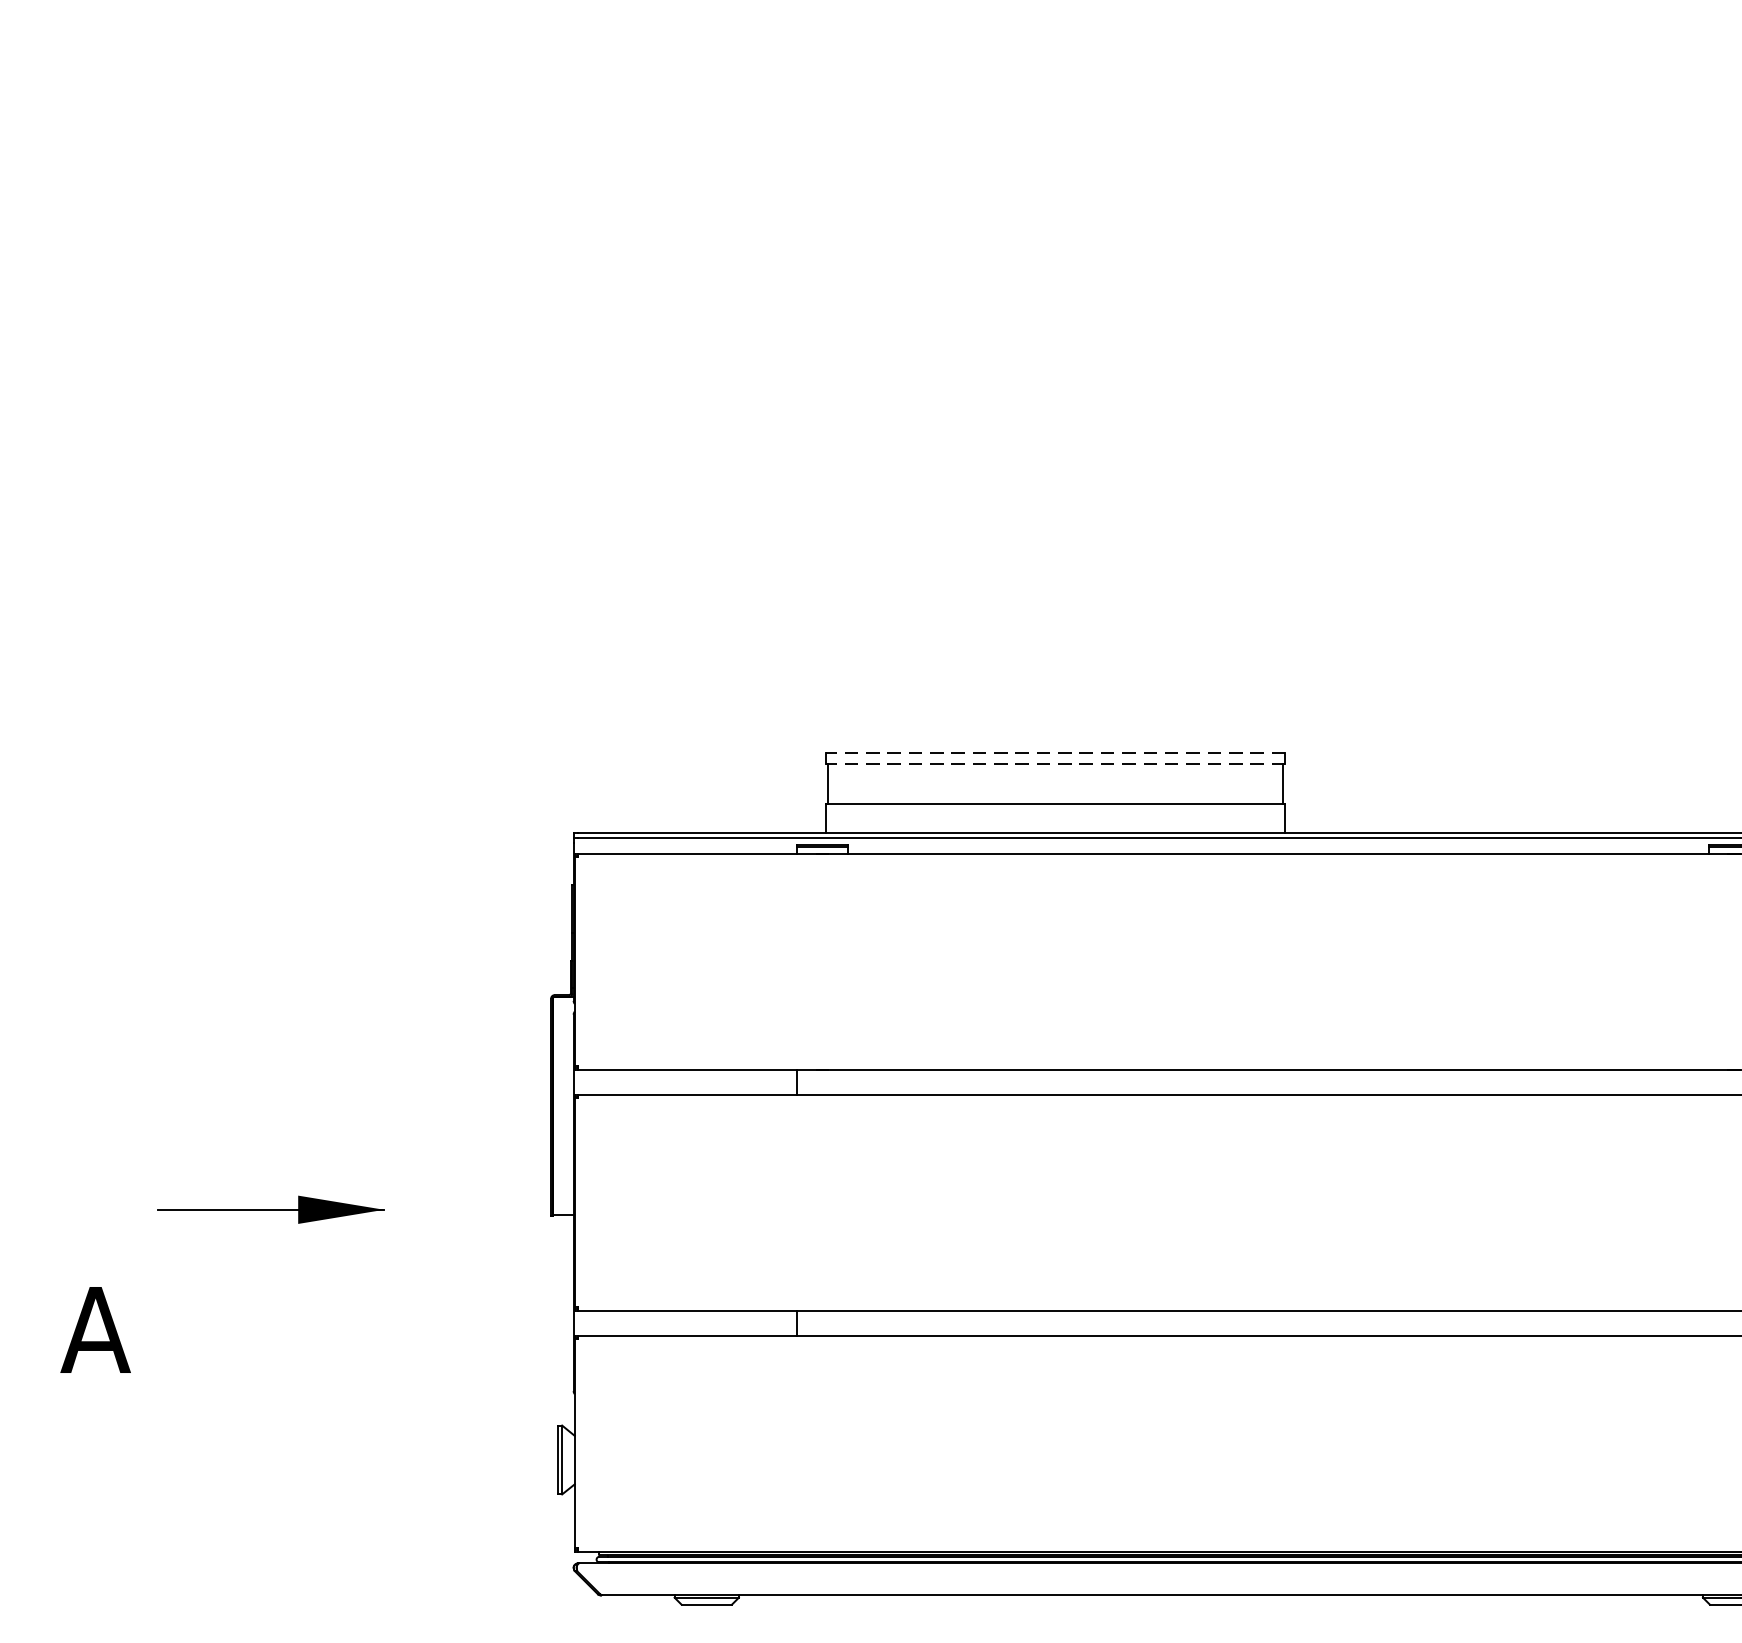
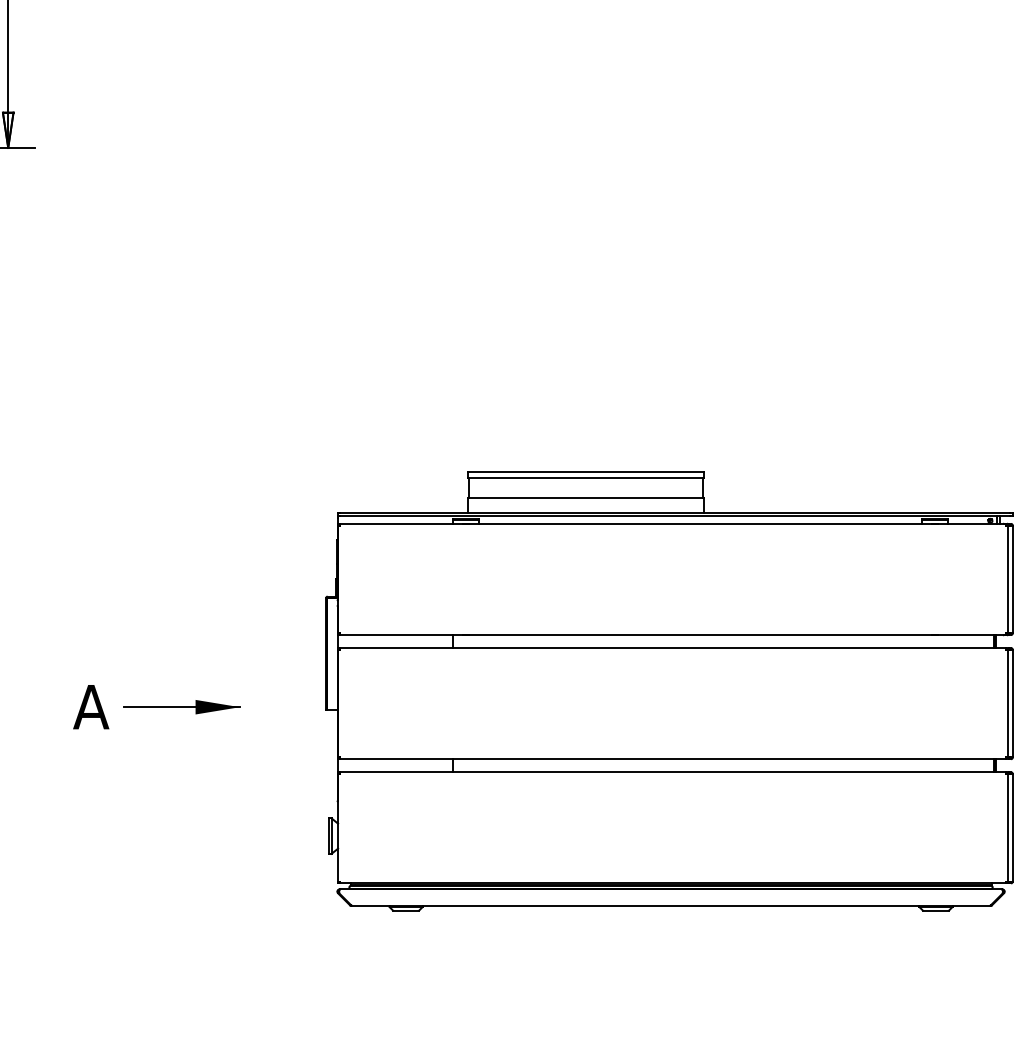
line: (1054, 752) -> (585, 471), dashed -> solid
line: (1054, 763) -> (585, 477), dashed -> solid
text: (96, 1330) -> (91, 707), moved

